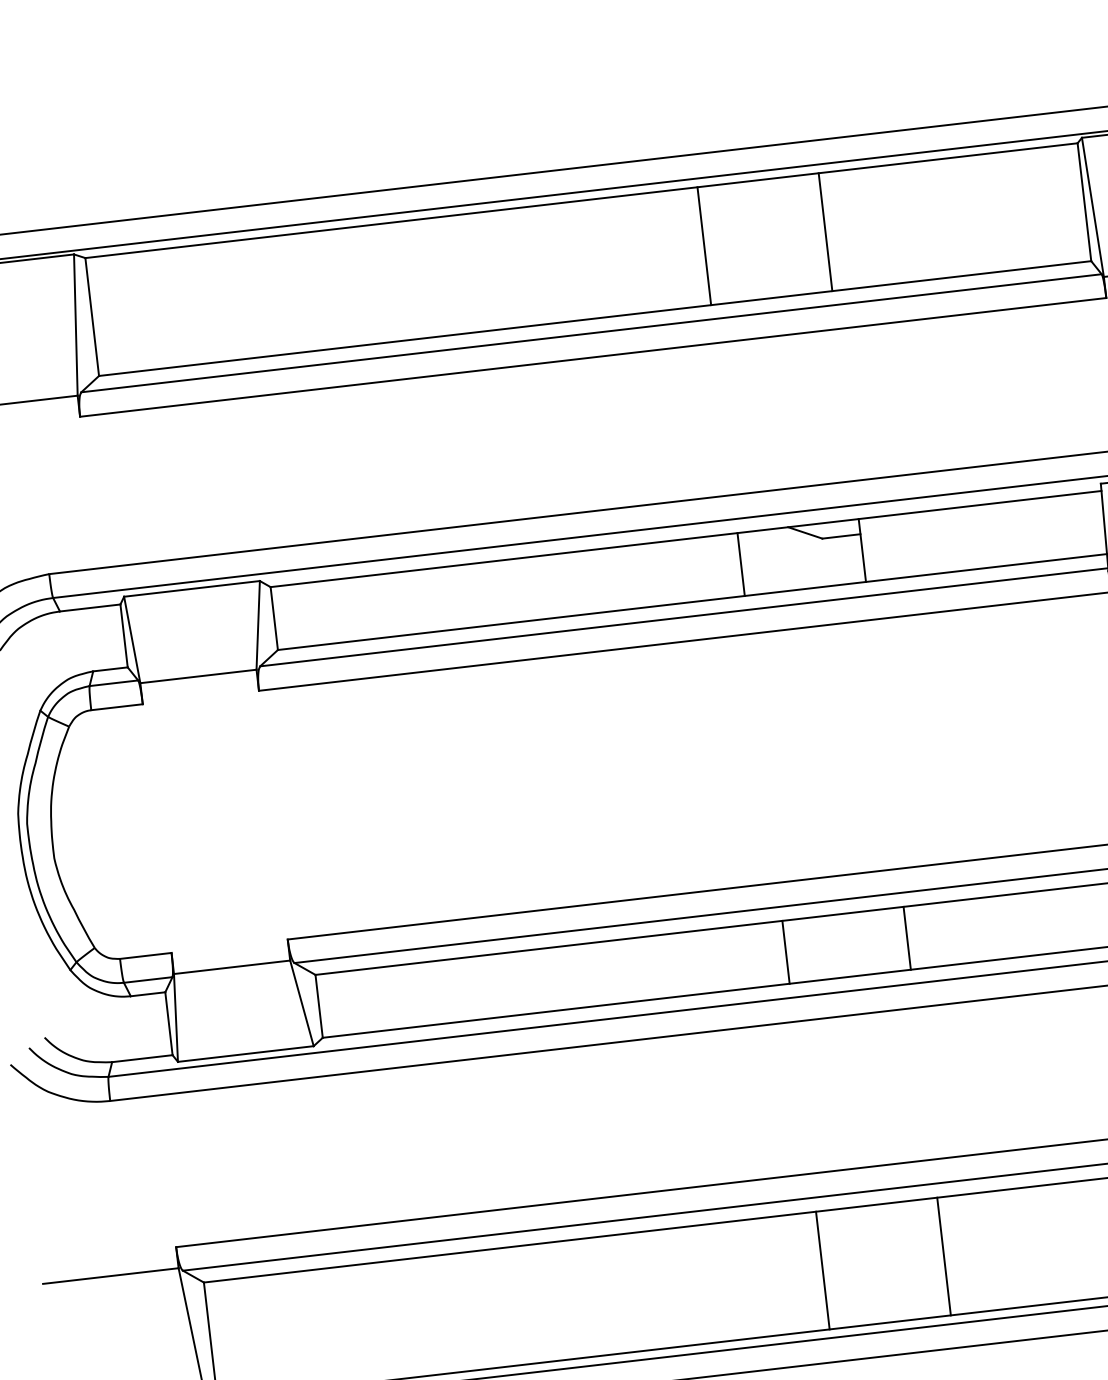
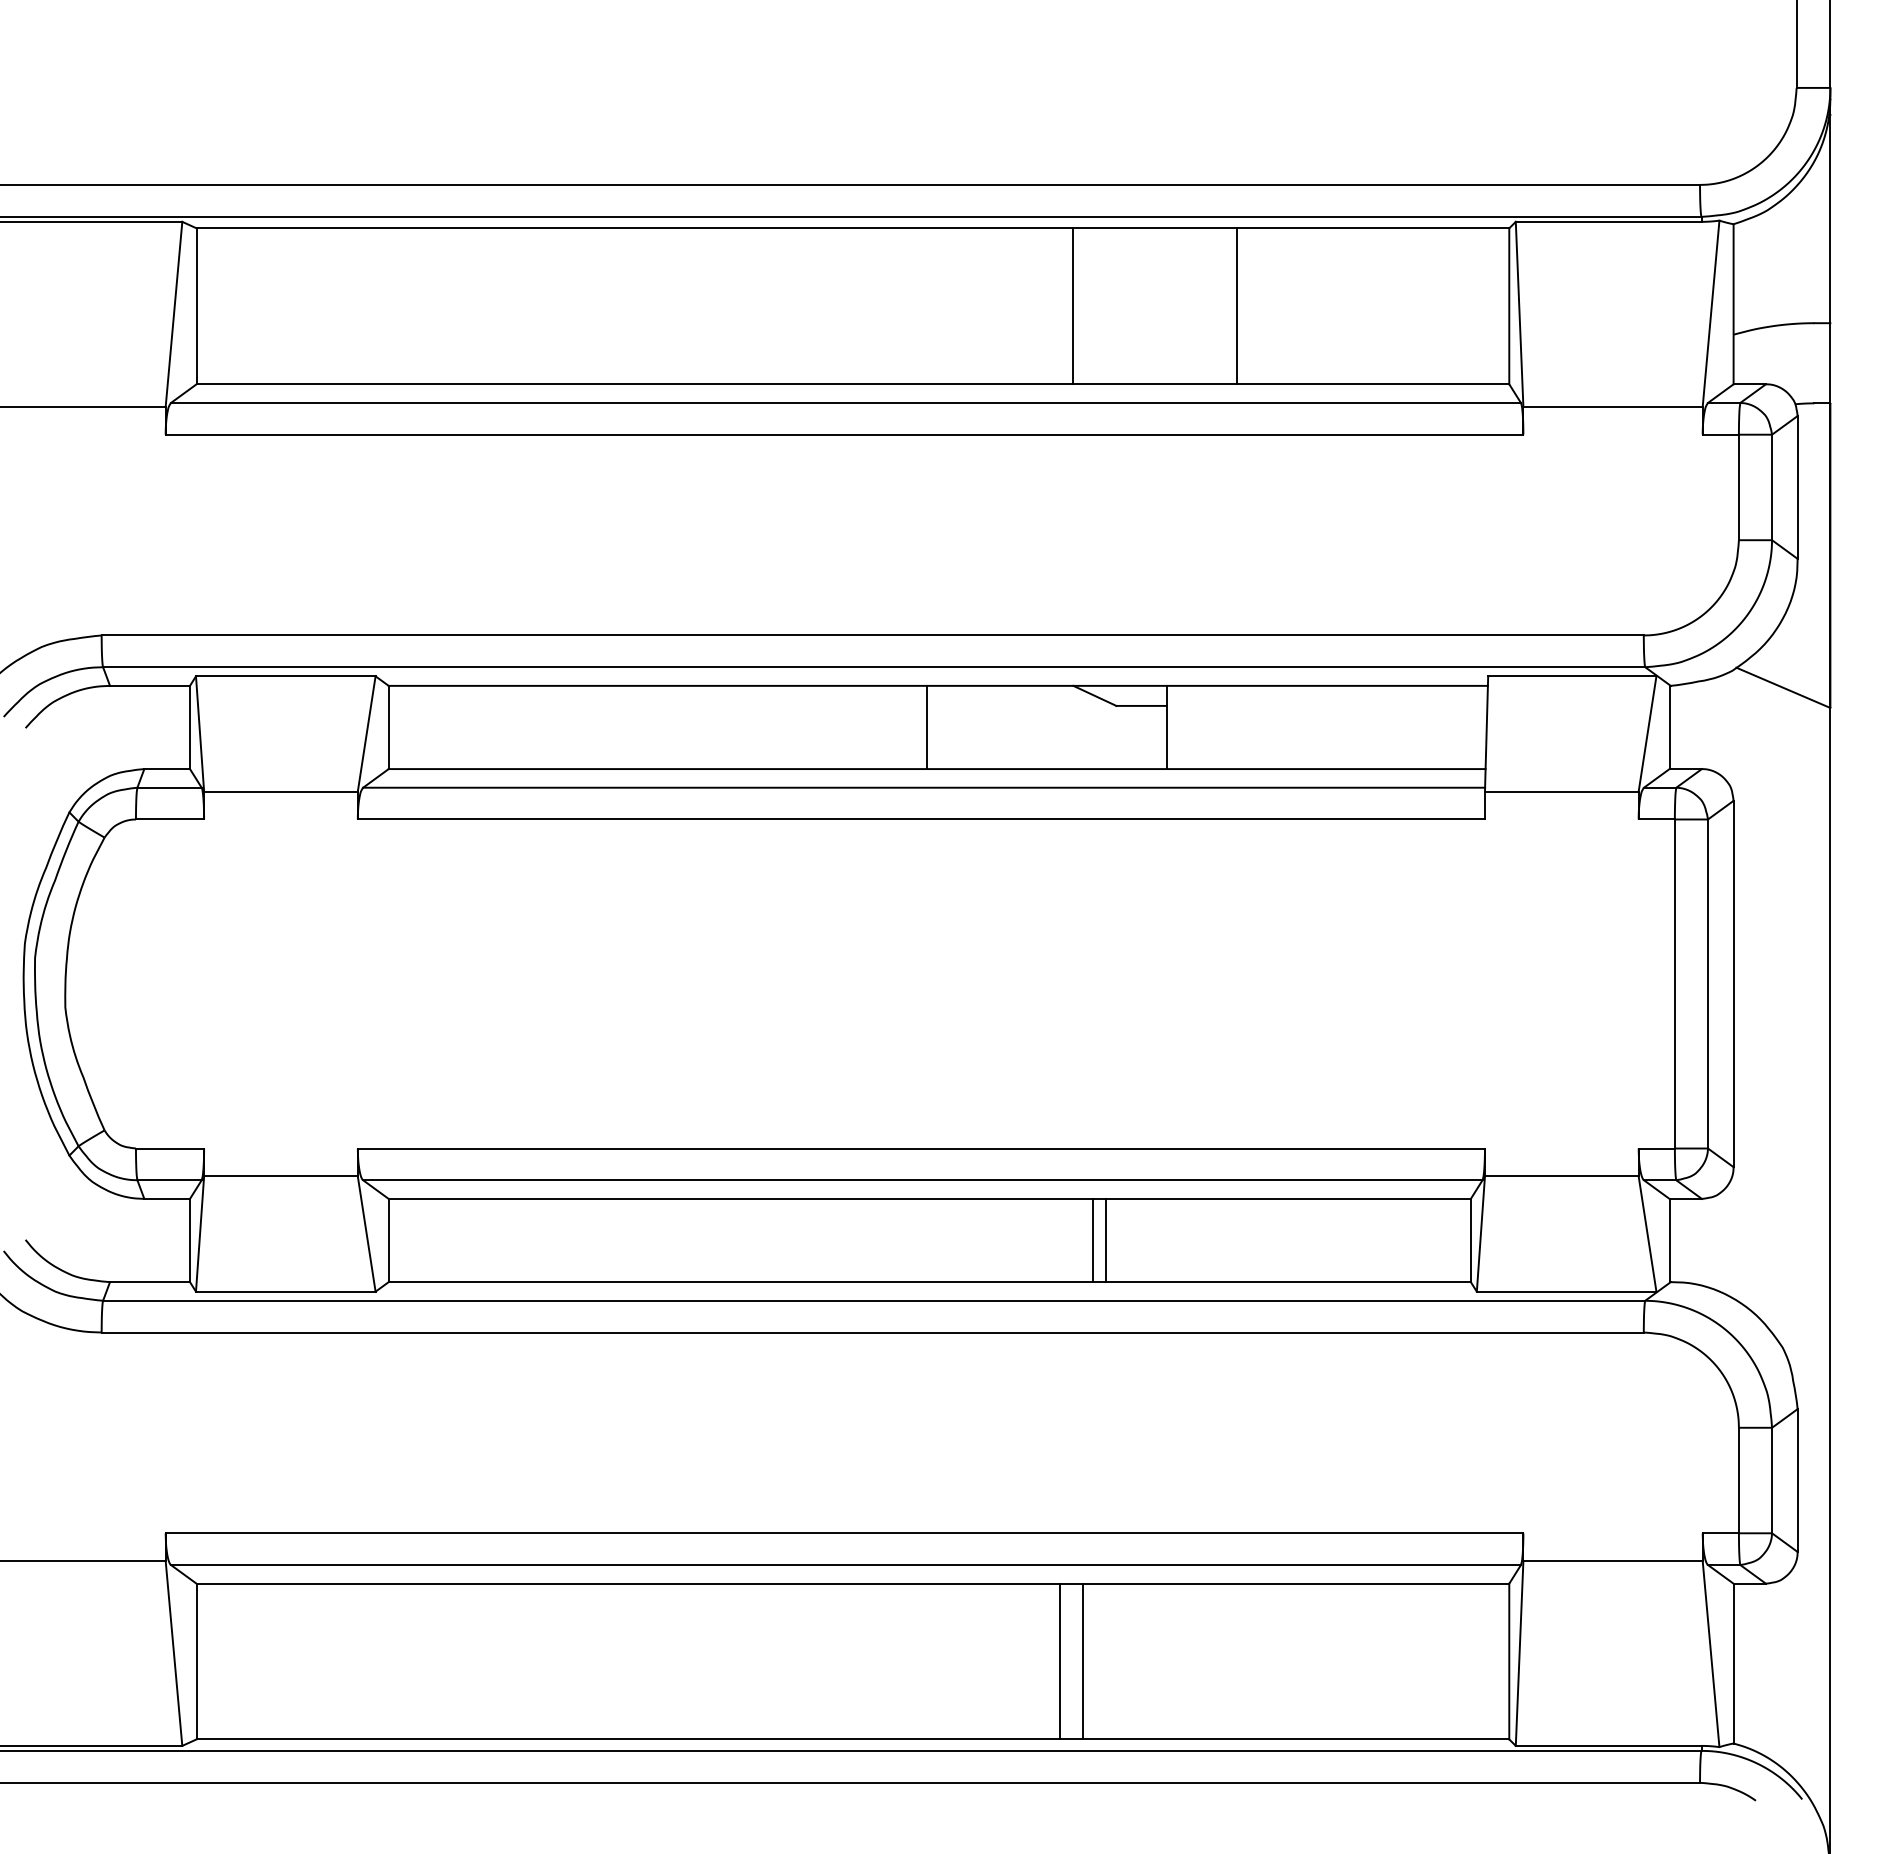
line: (825, 232) -> (1236, 306), moved
line: (704, 246) -> (1073, 306), moved
line: (741, 564) -> (927, 727), moved
line: (907, 938) -> (1105, 1240), moved
line: (786, 952) -> (1093, 1240), moved
line: (943, 1256) -> (1059, 1661), moved
line: (822, 1270) -> (1083, 1661), moved

